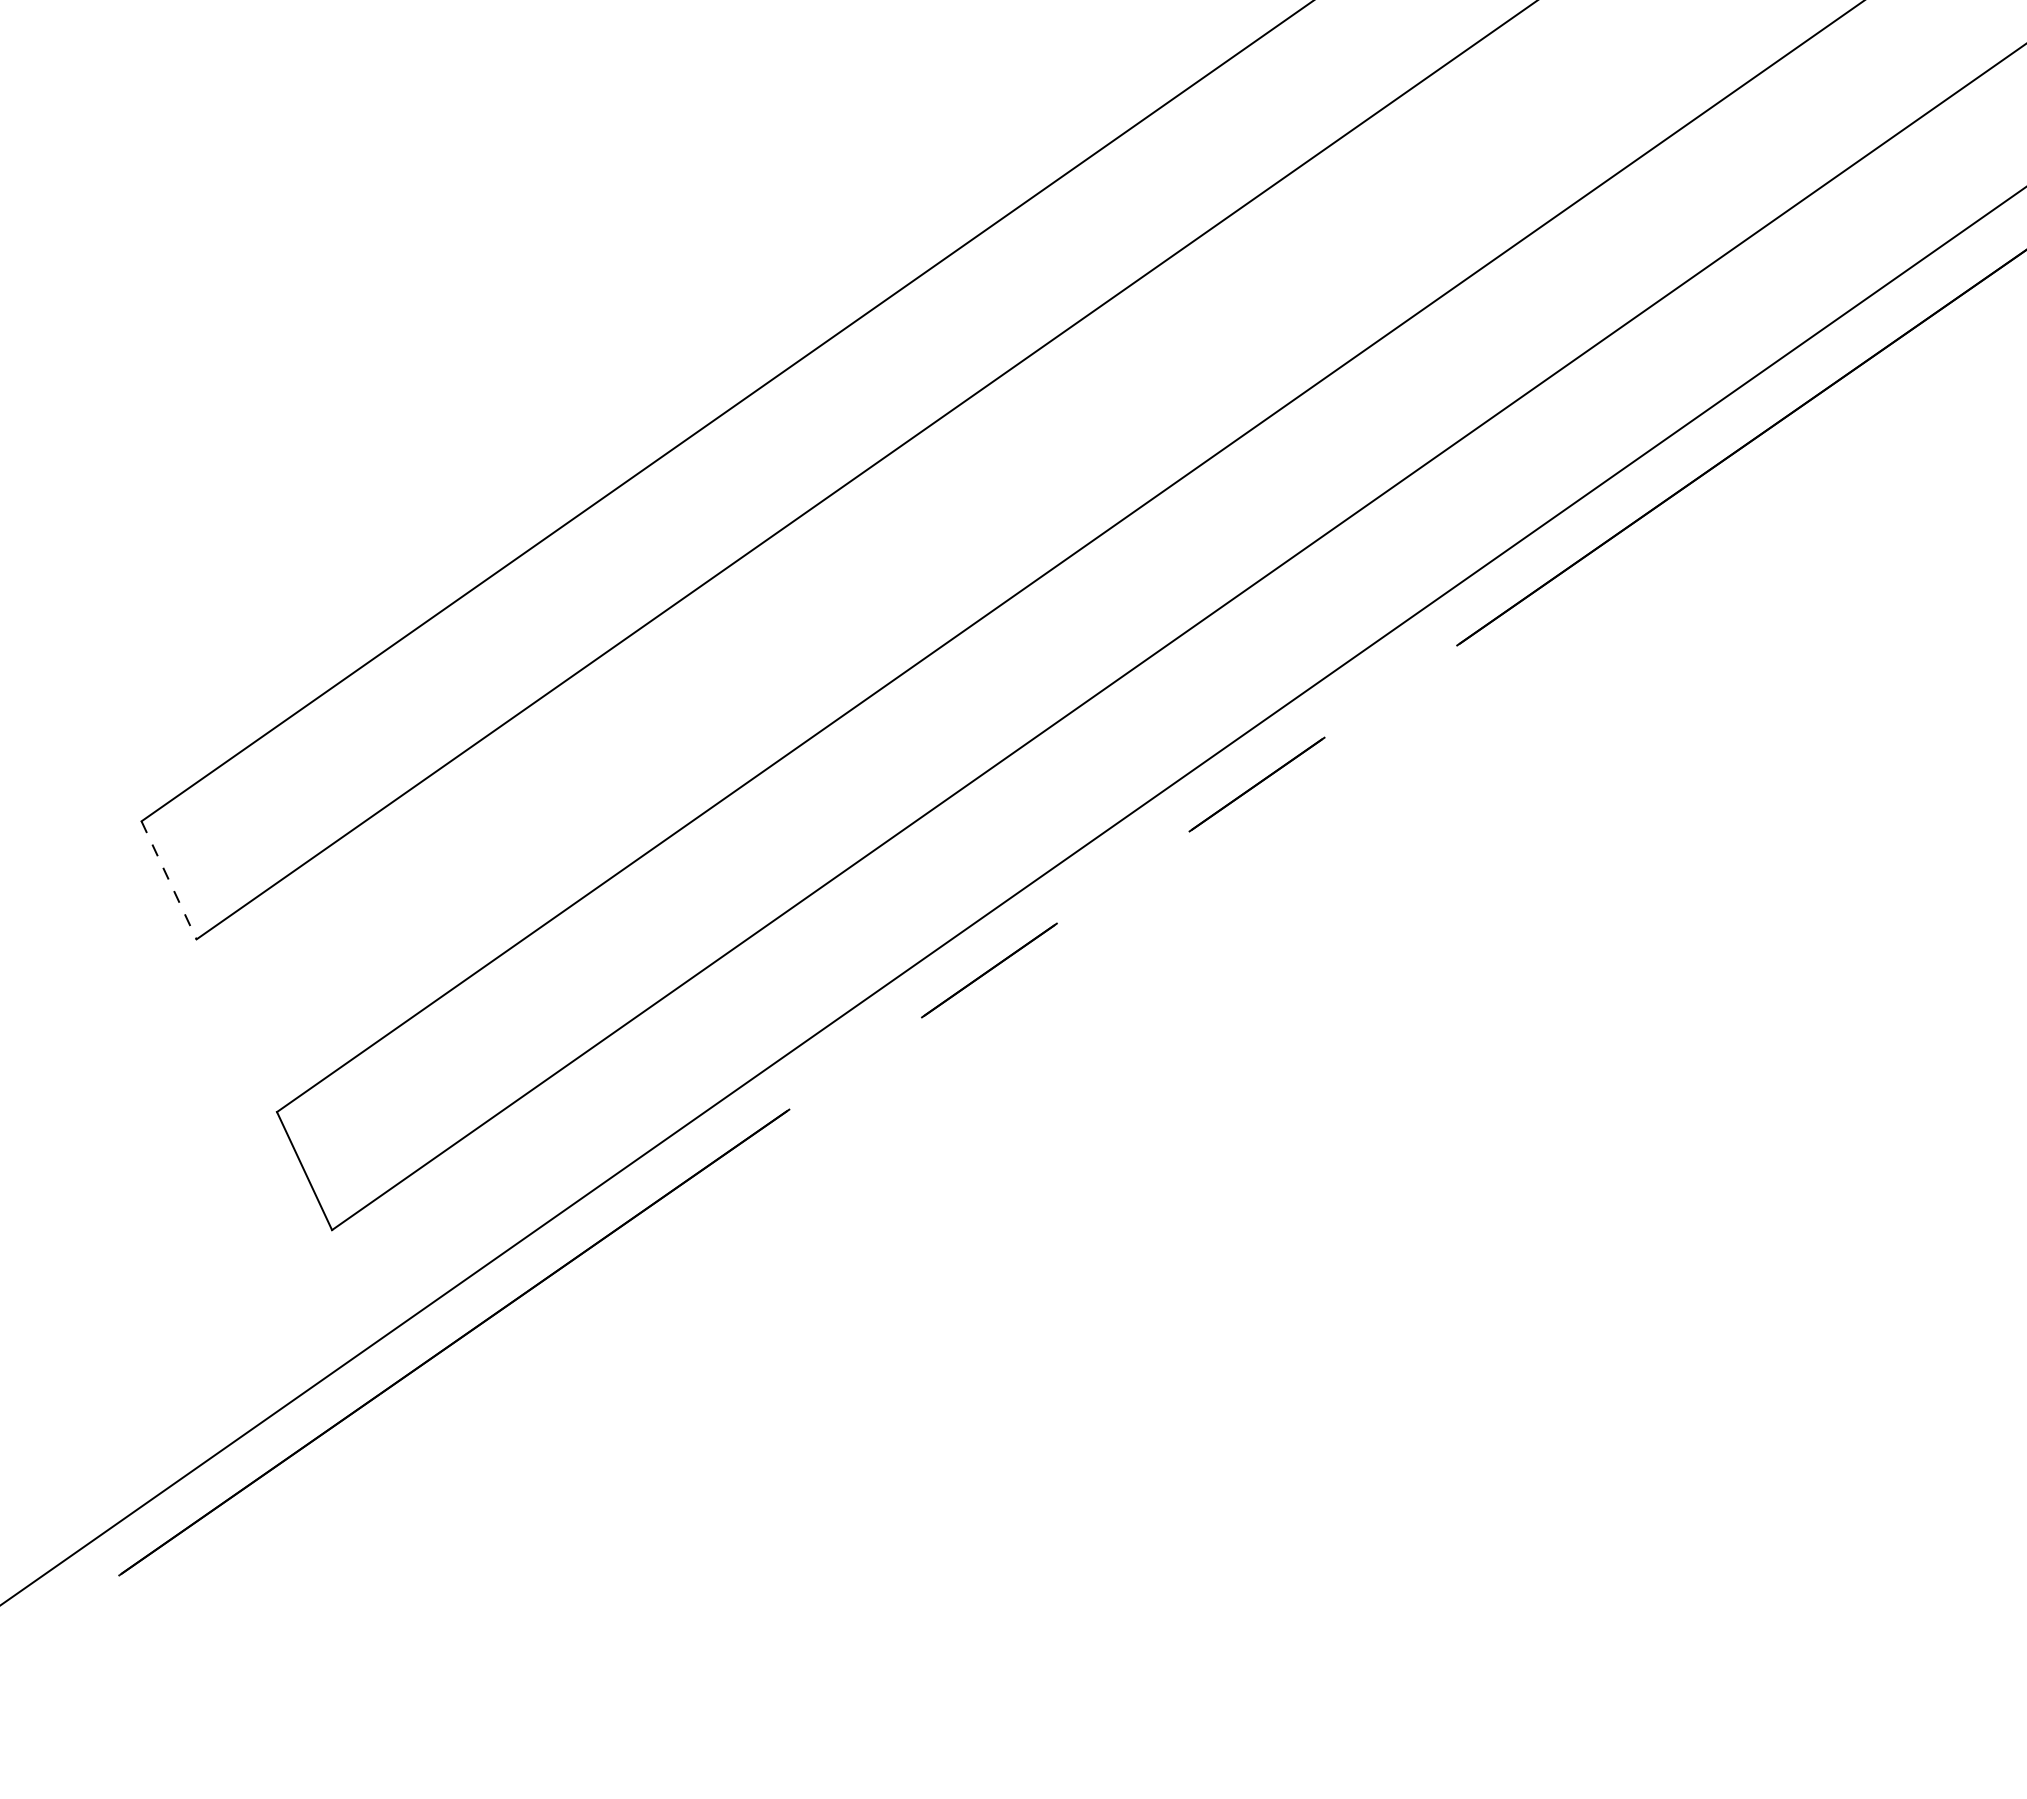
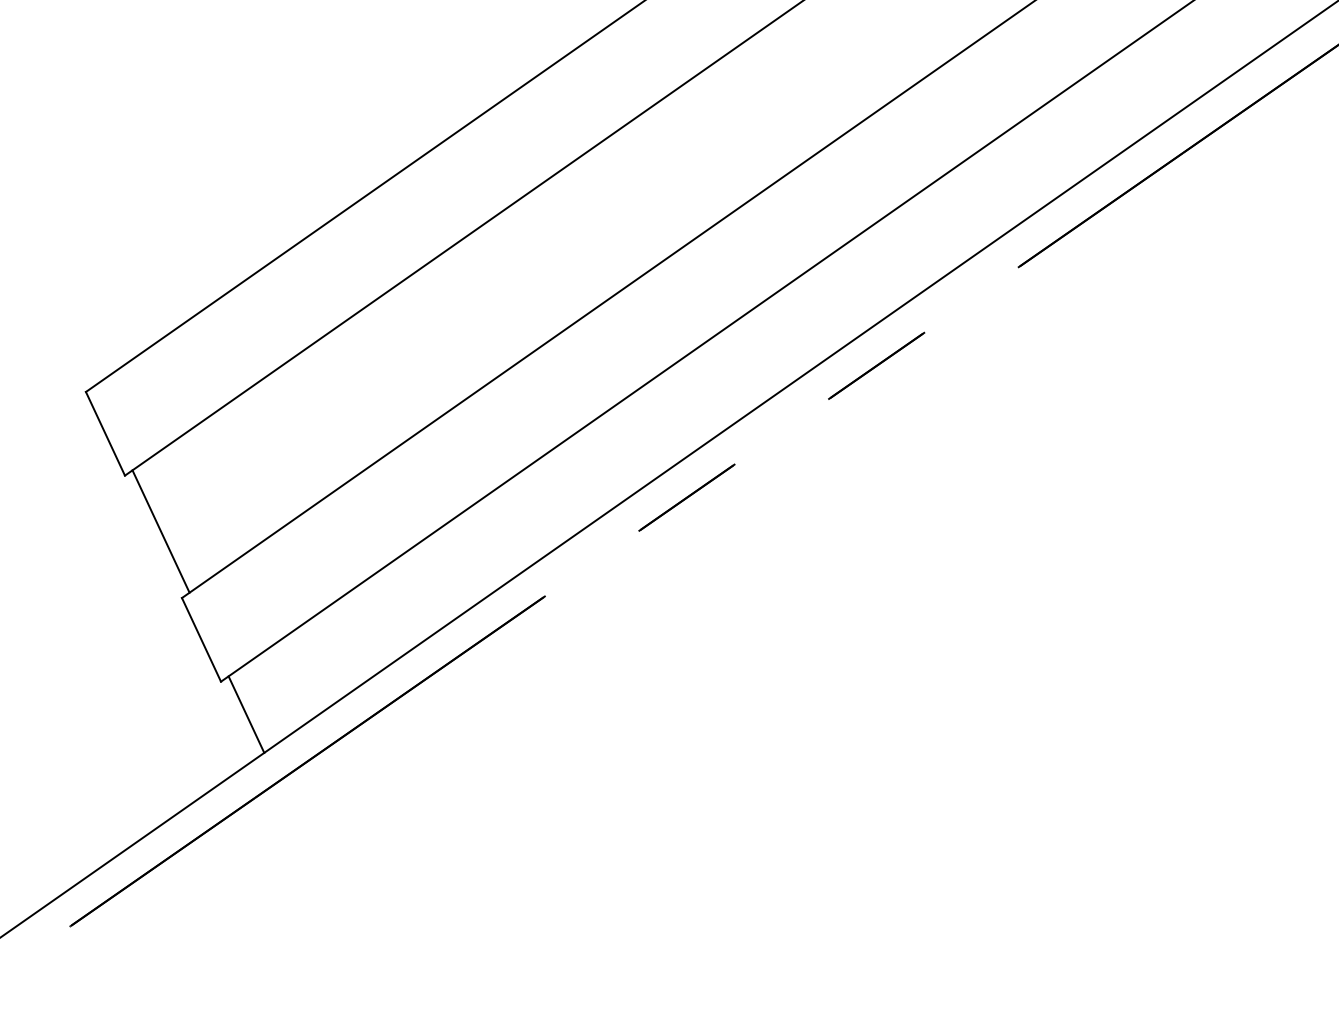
line: (169, 880) -> (105, 433), dashed -> solid
line: (247, 1017) -> (161, 531), added
line: (367, 1276) -> (246, 714), added

